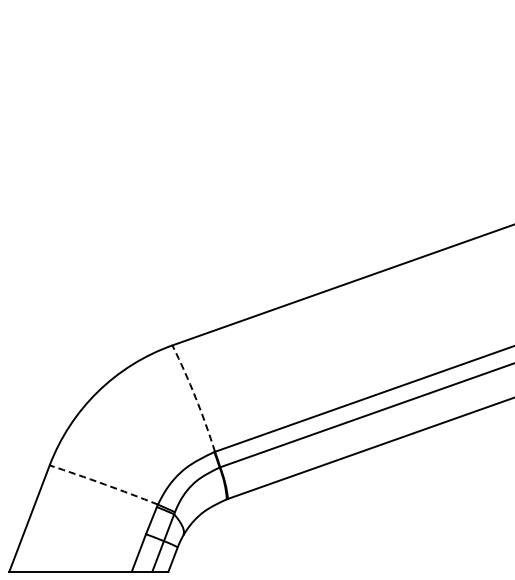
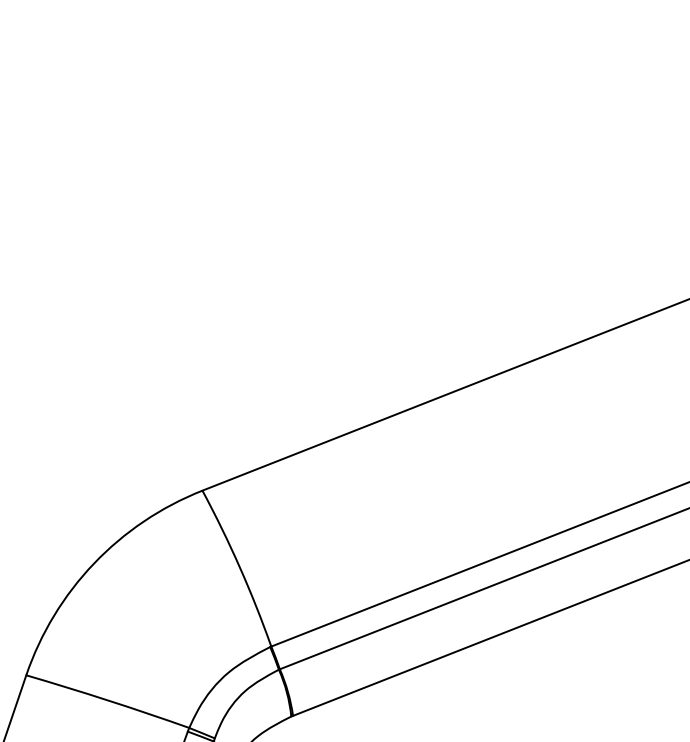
arc: (195, 397) -> (239, 566), dashed -> solid
arc: (104, 484) -> (108, 700), dashed -> solid

